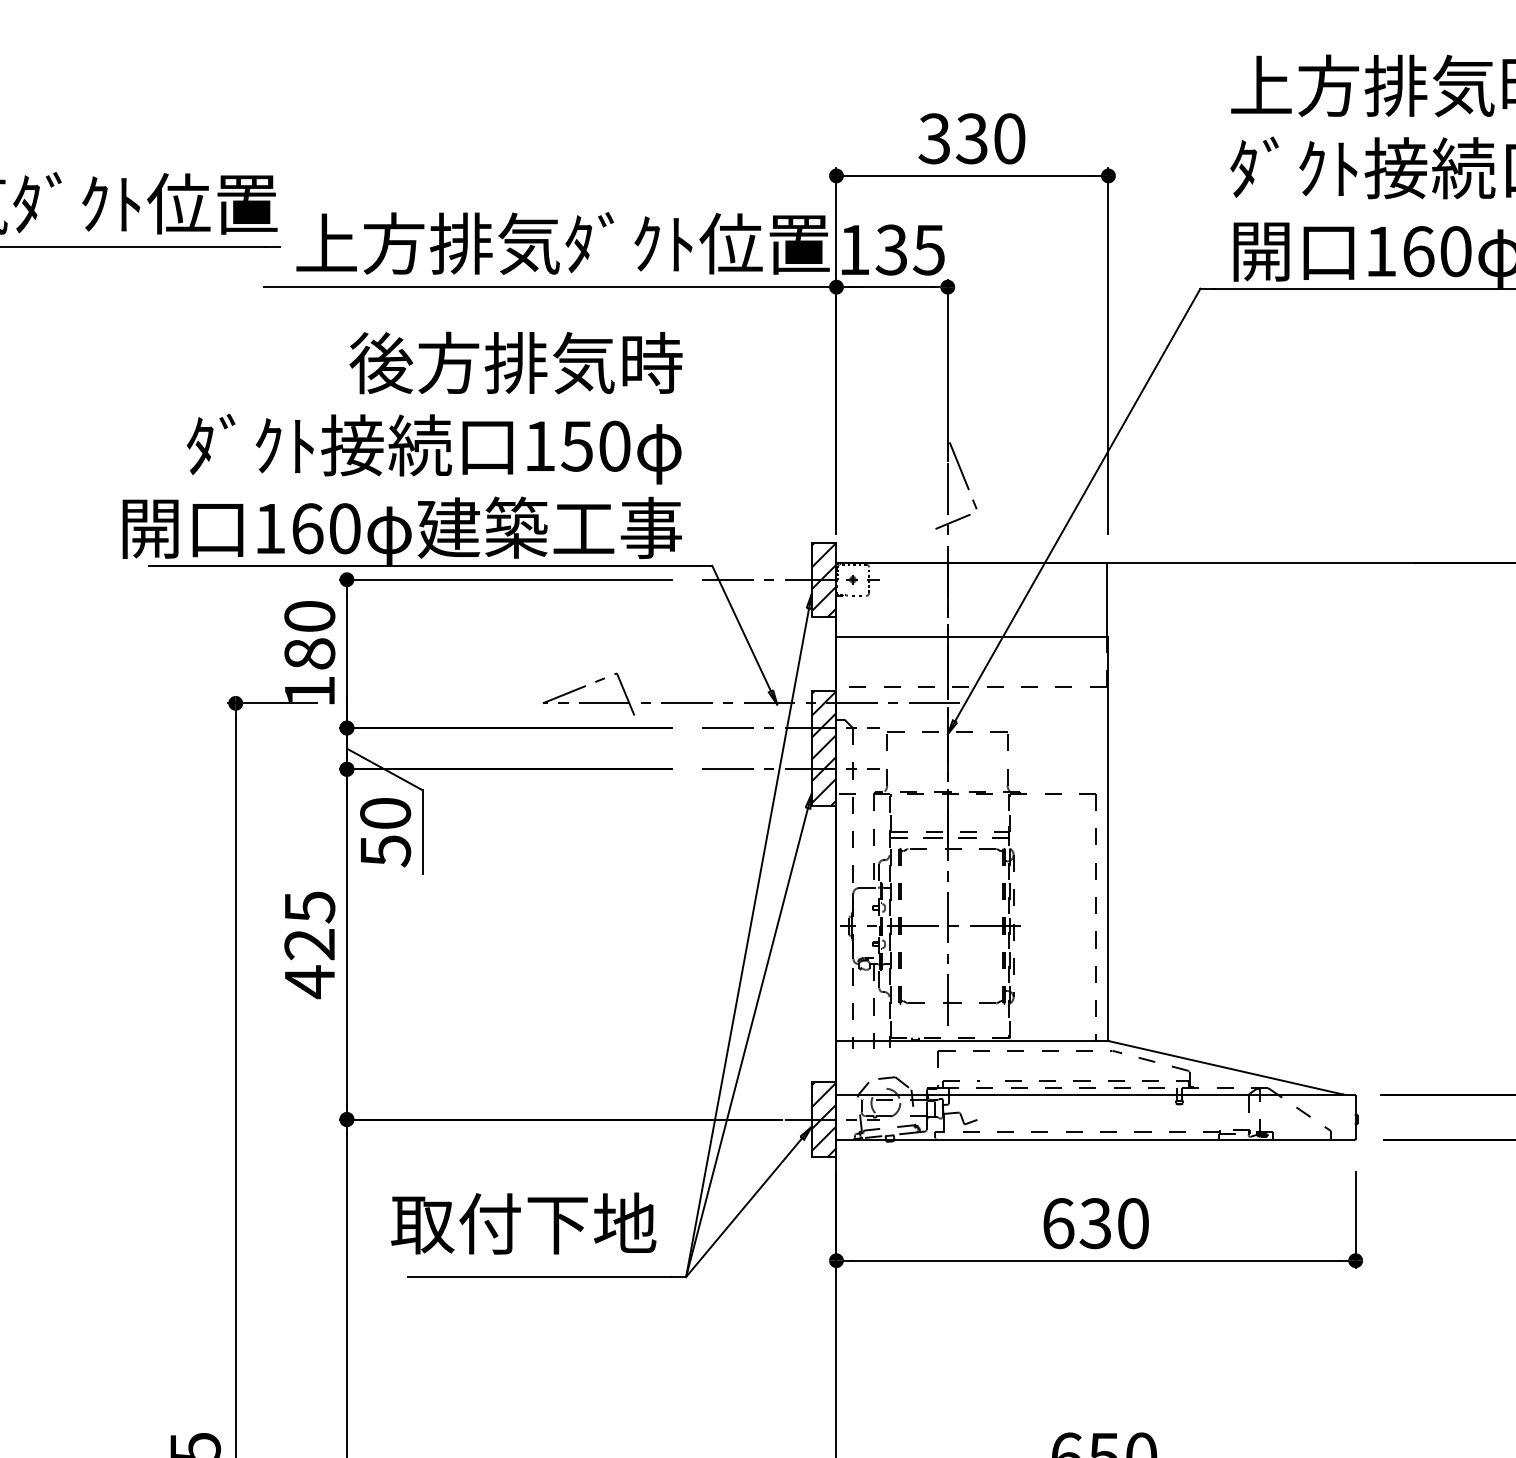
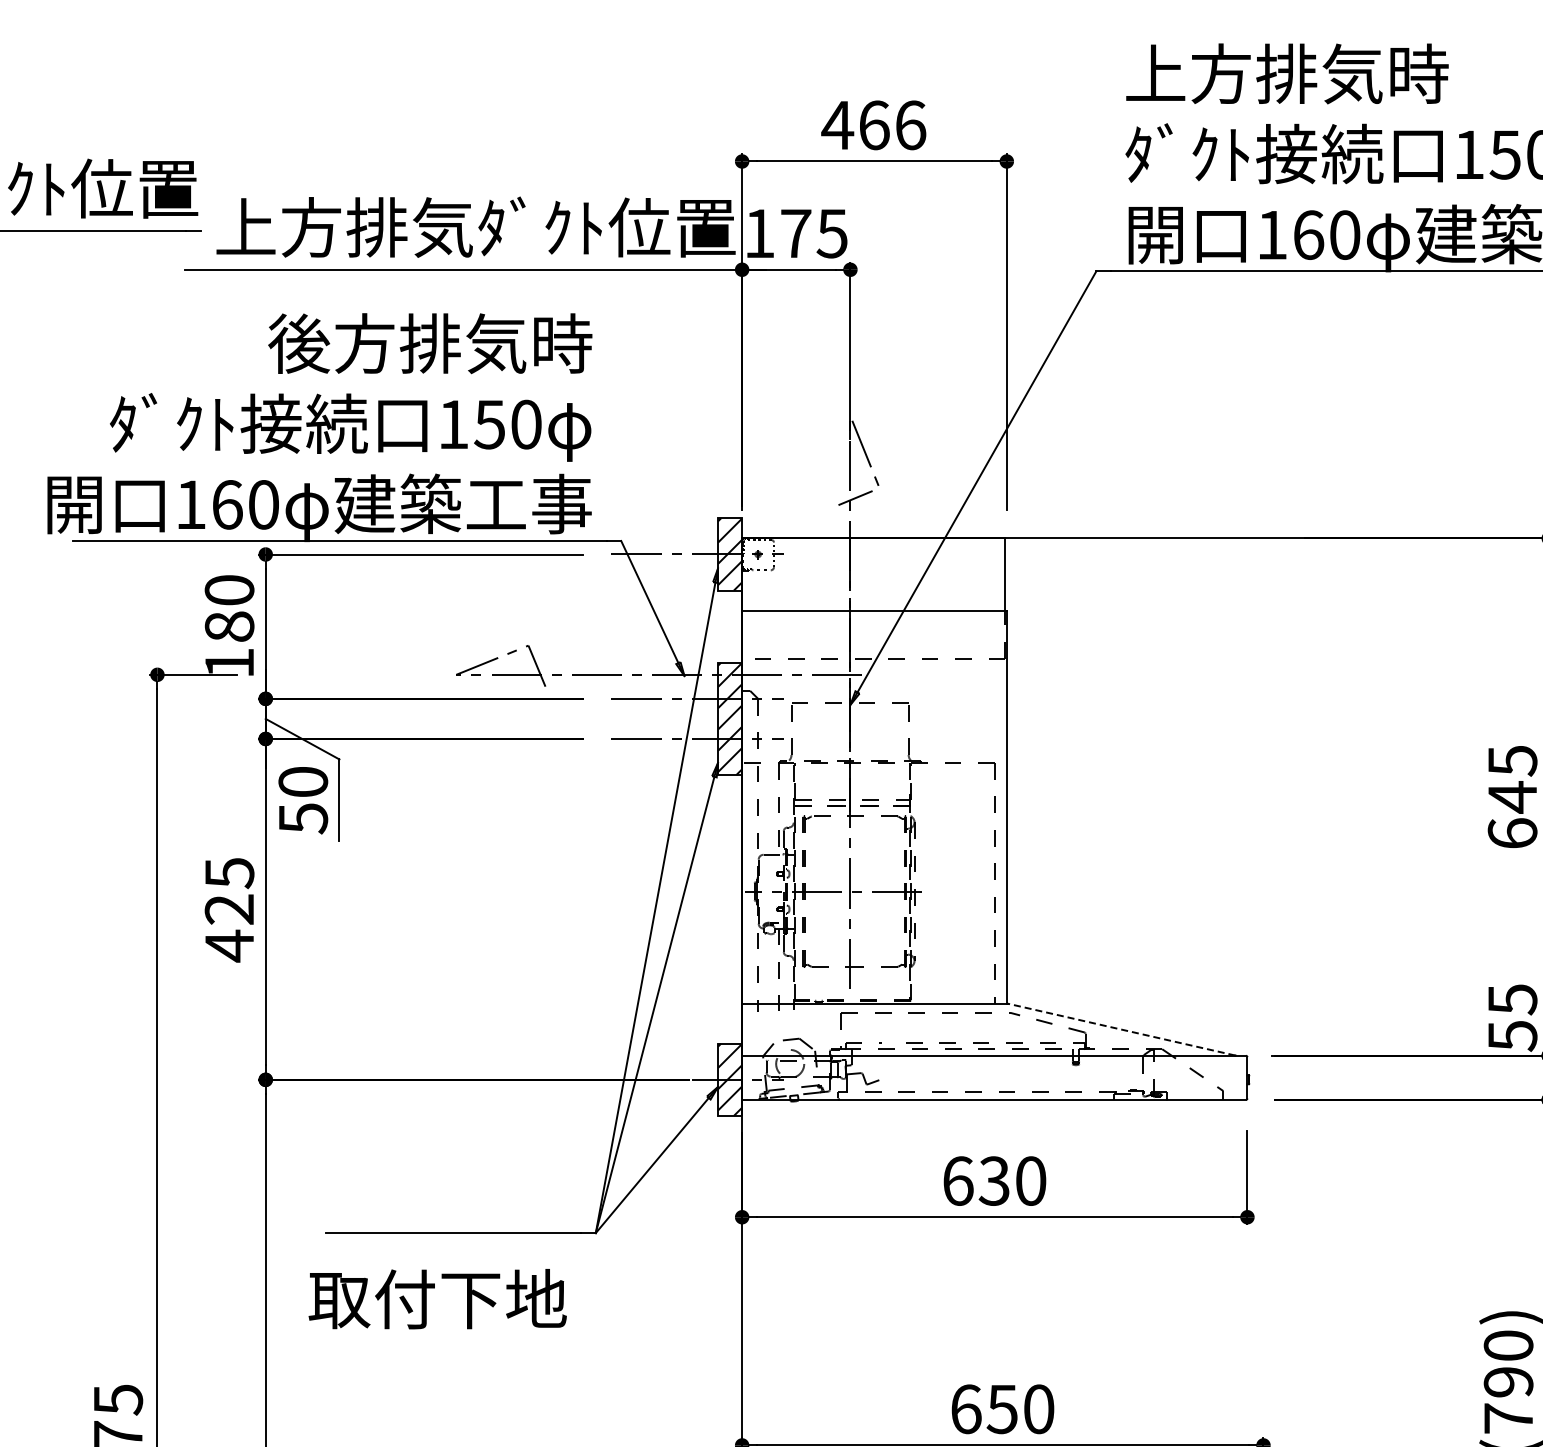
text: (971, 138) -> (873, 125), 330 -> 466
text: (891, 249) -> (795, 233), 135 -> 175
line: (1226, 1067) -> (1121, 1029), solid -> dashed
text: (523, 1223) -> (437, 1299), moved

